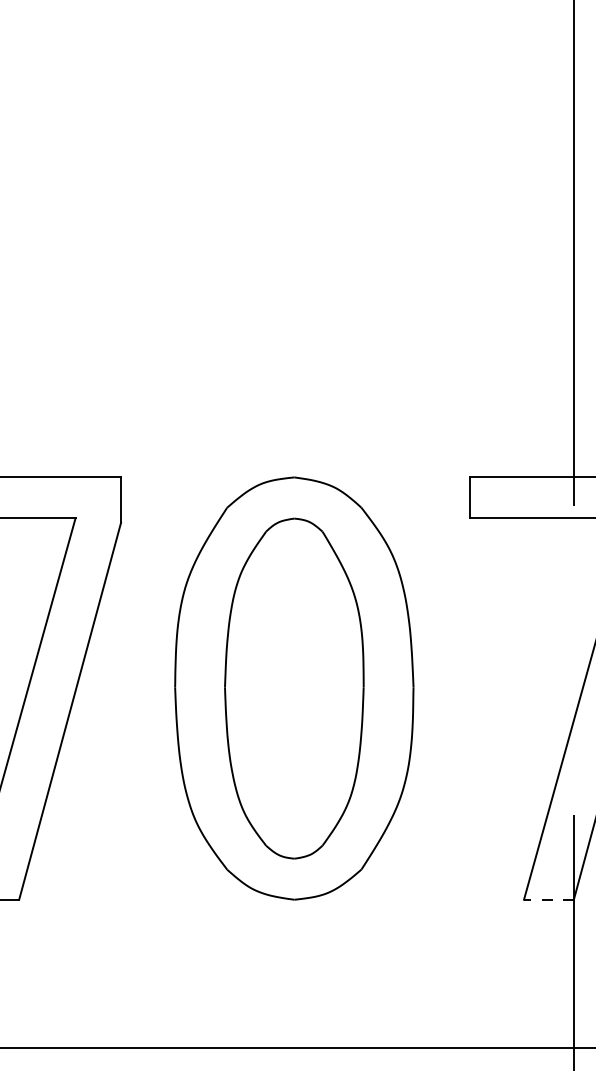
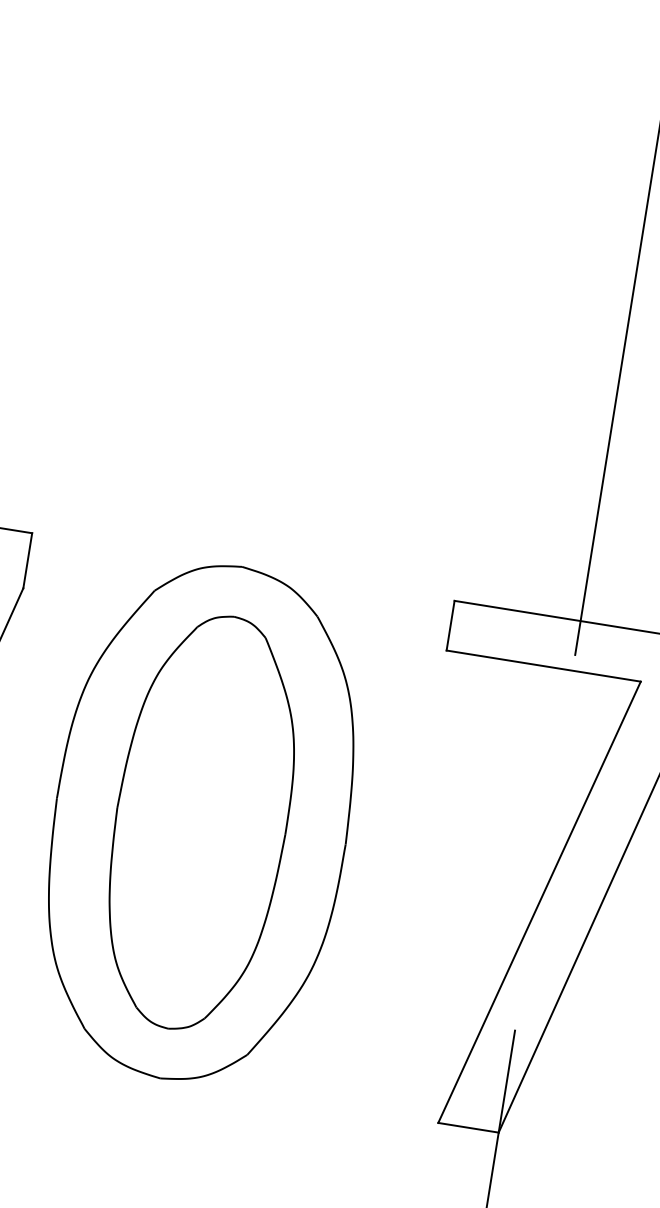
line: (548, 899) -> (468, 1127), dashed -> solid

